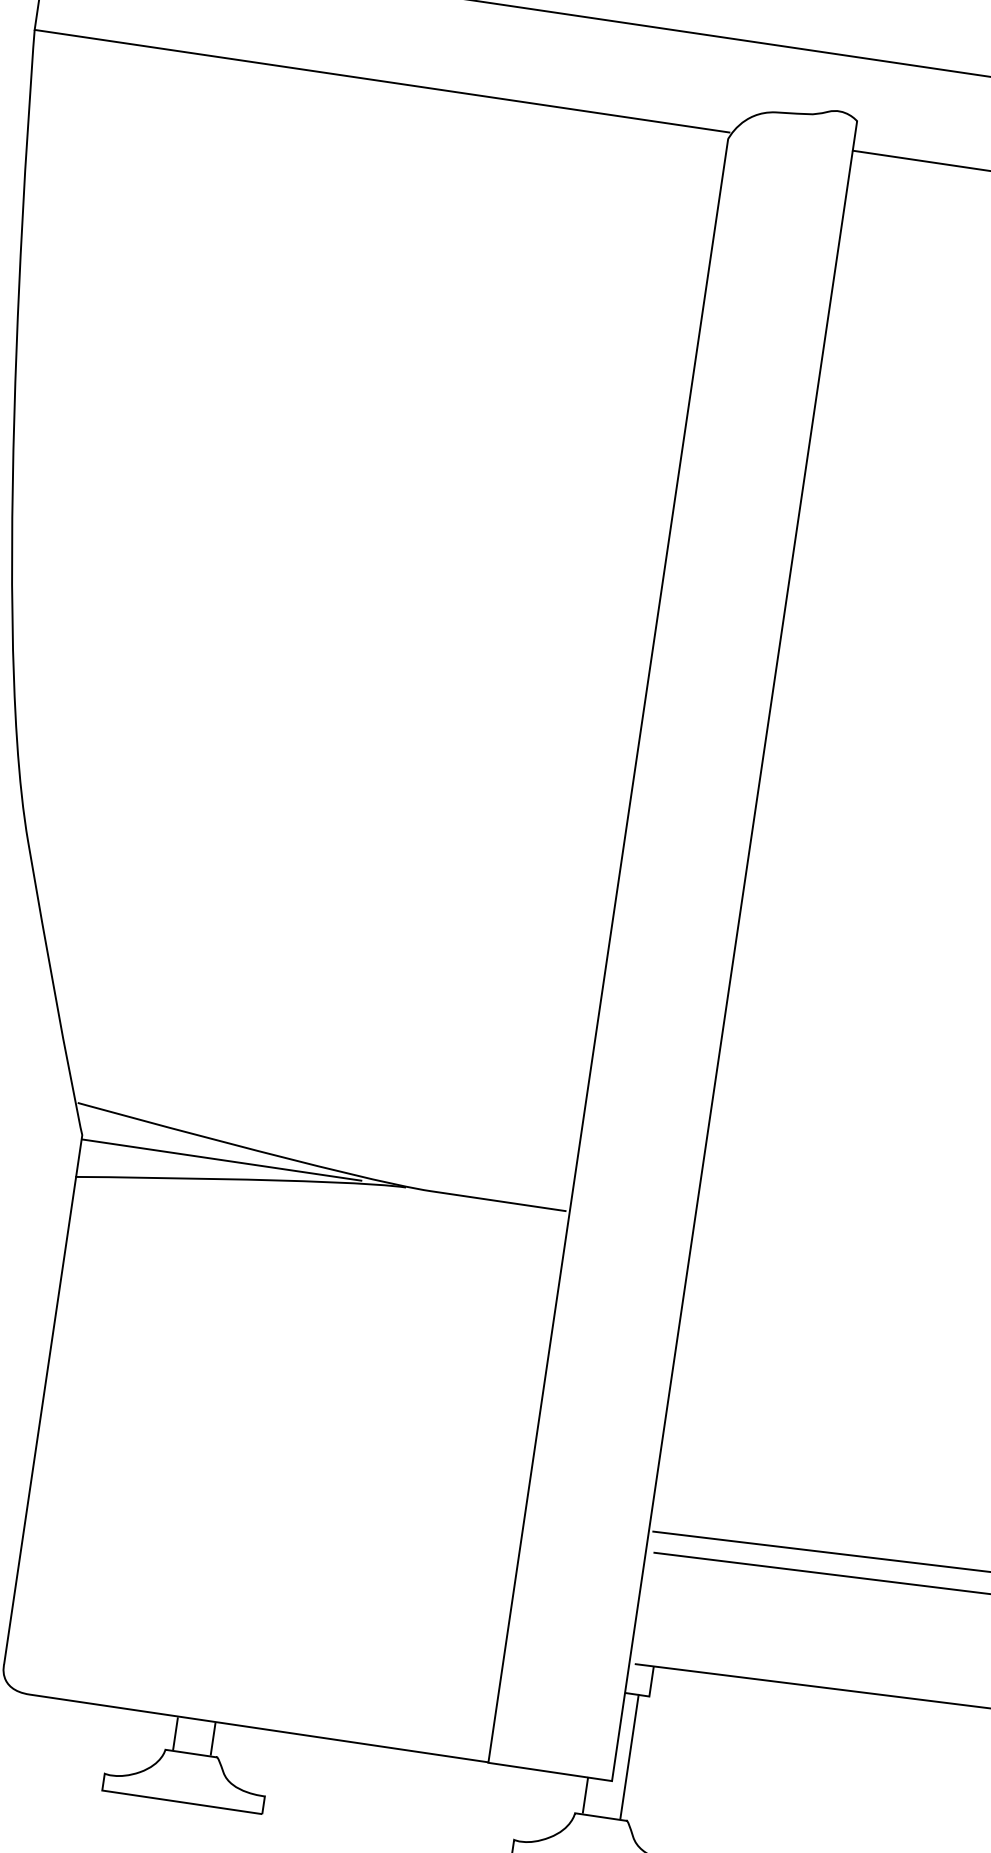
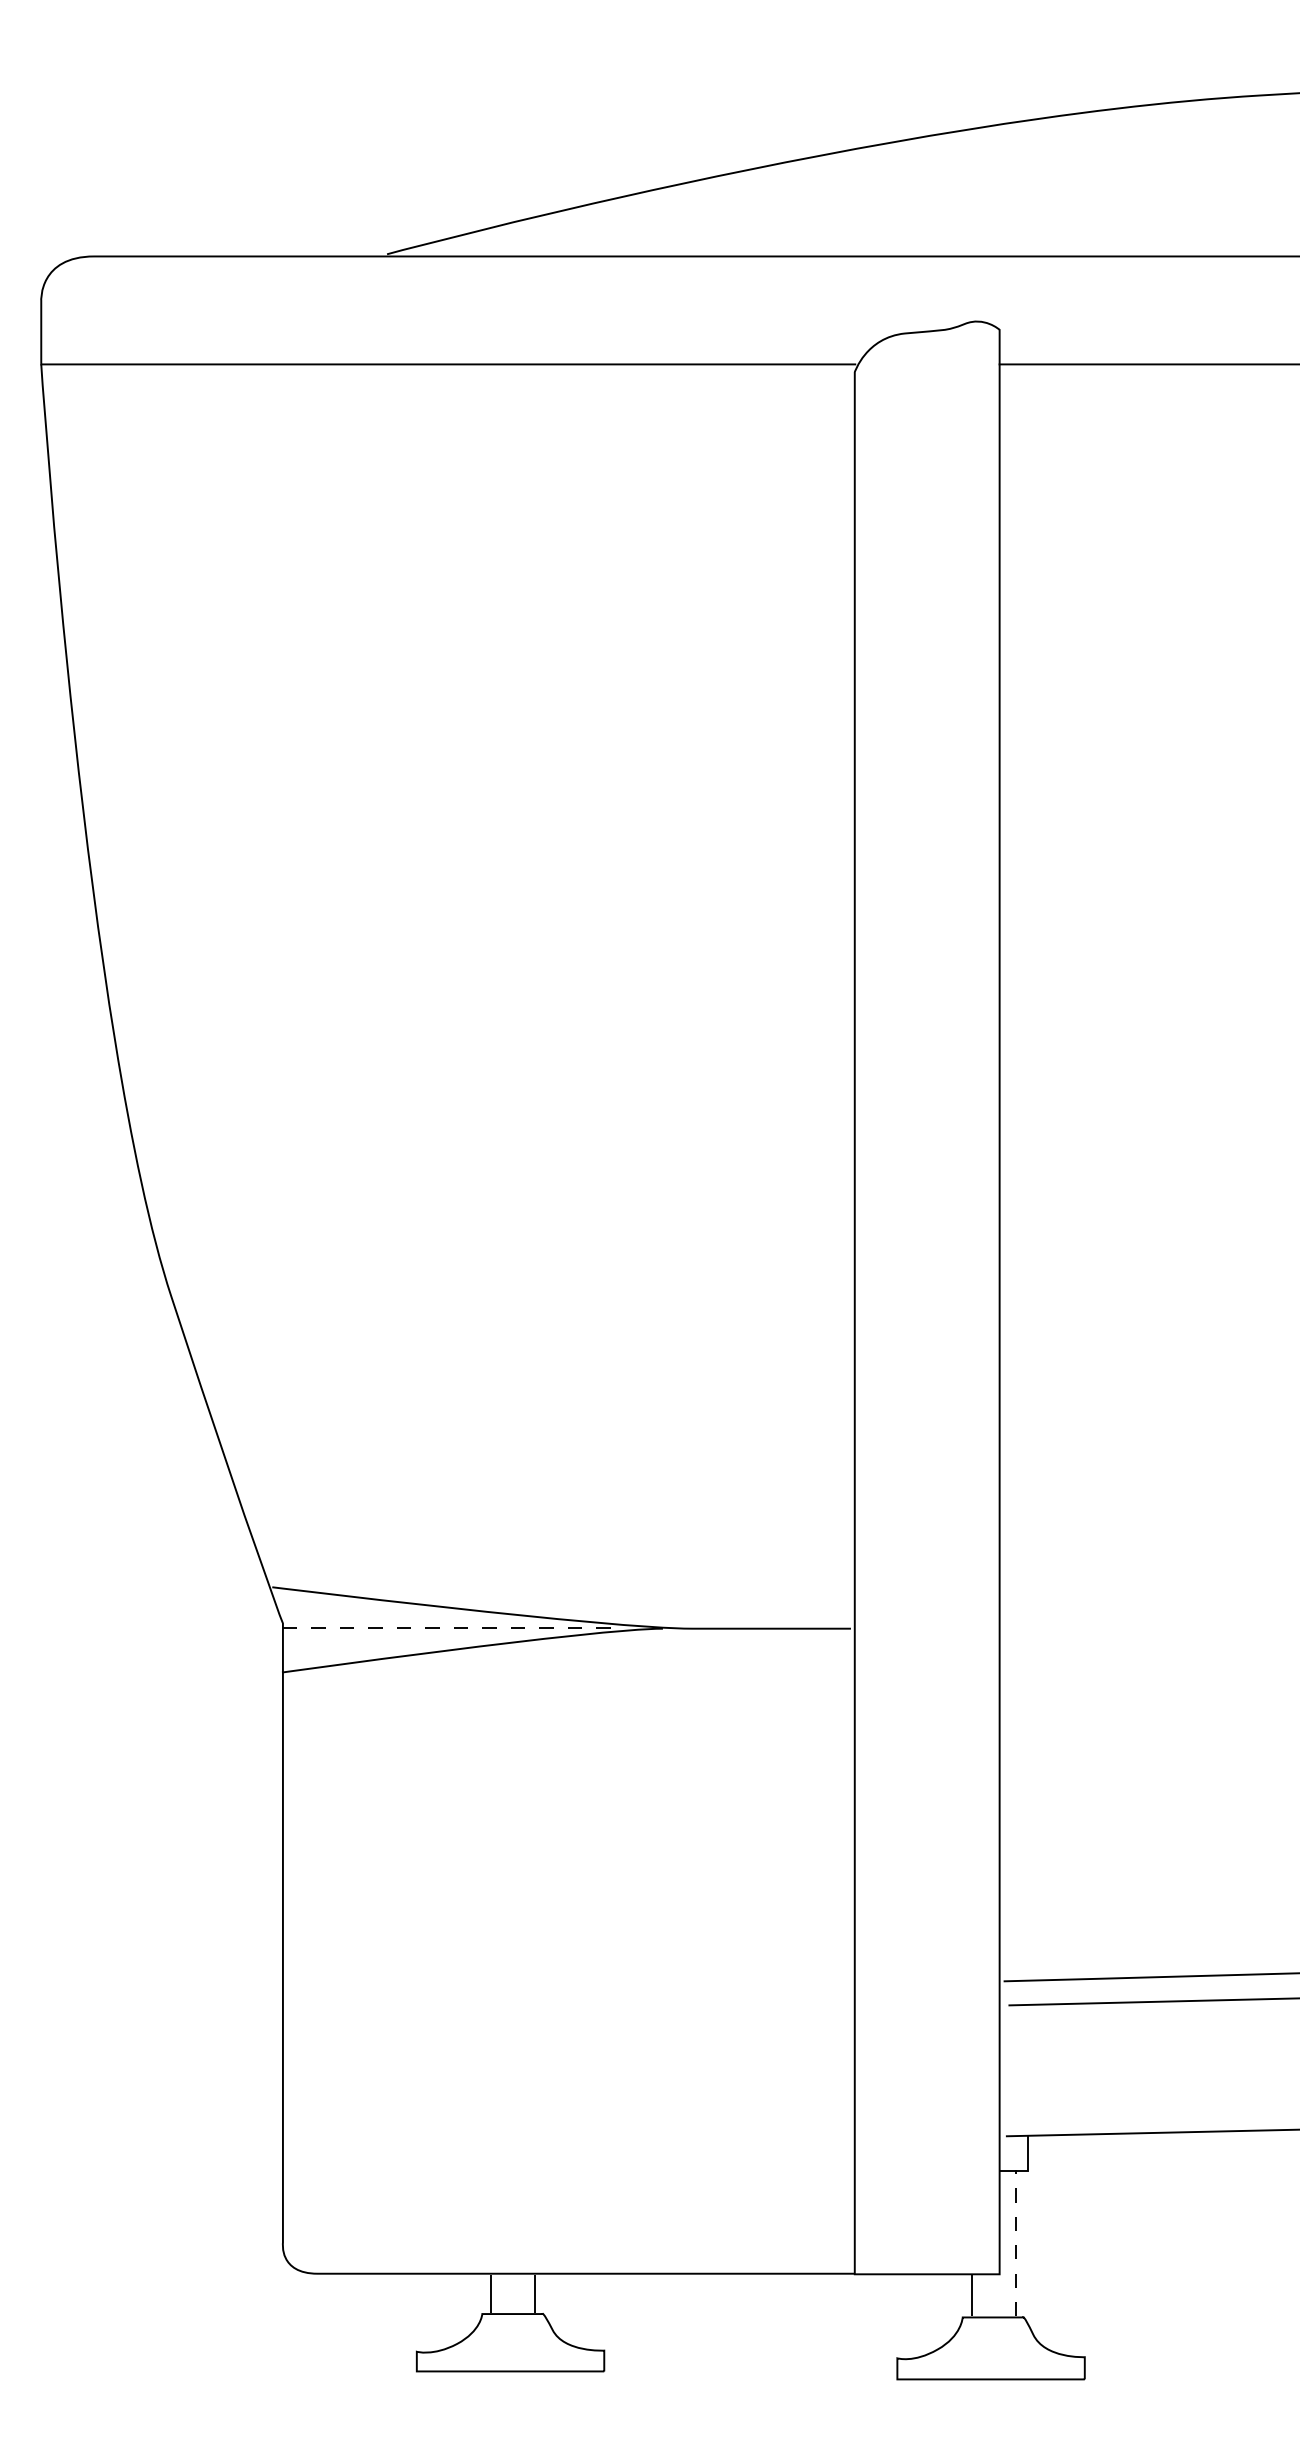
line: (222, 1160) -> (447, 1628), solid -> dashed
line: (629, 1755) -> (1015, 2242), solid -> dashed

